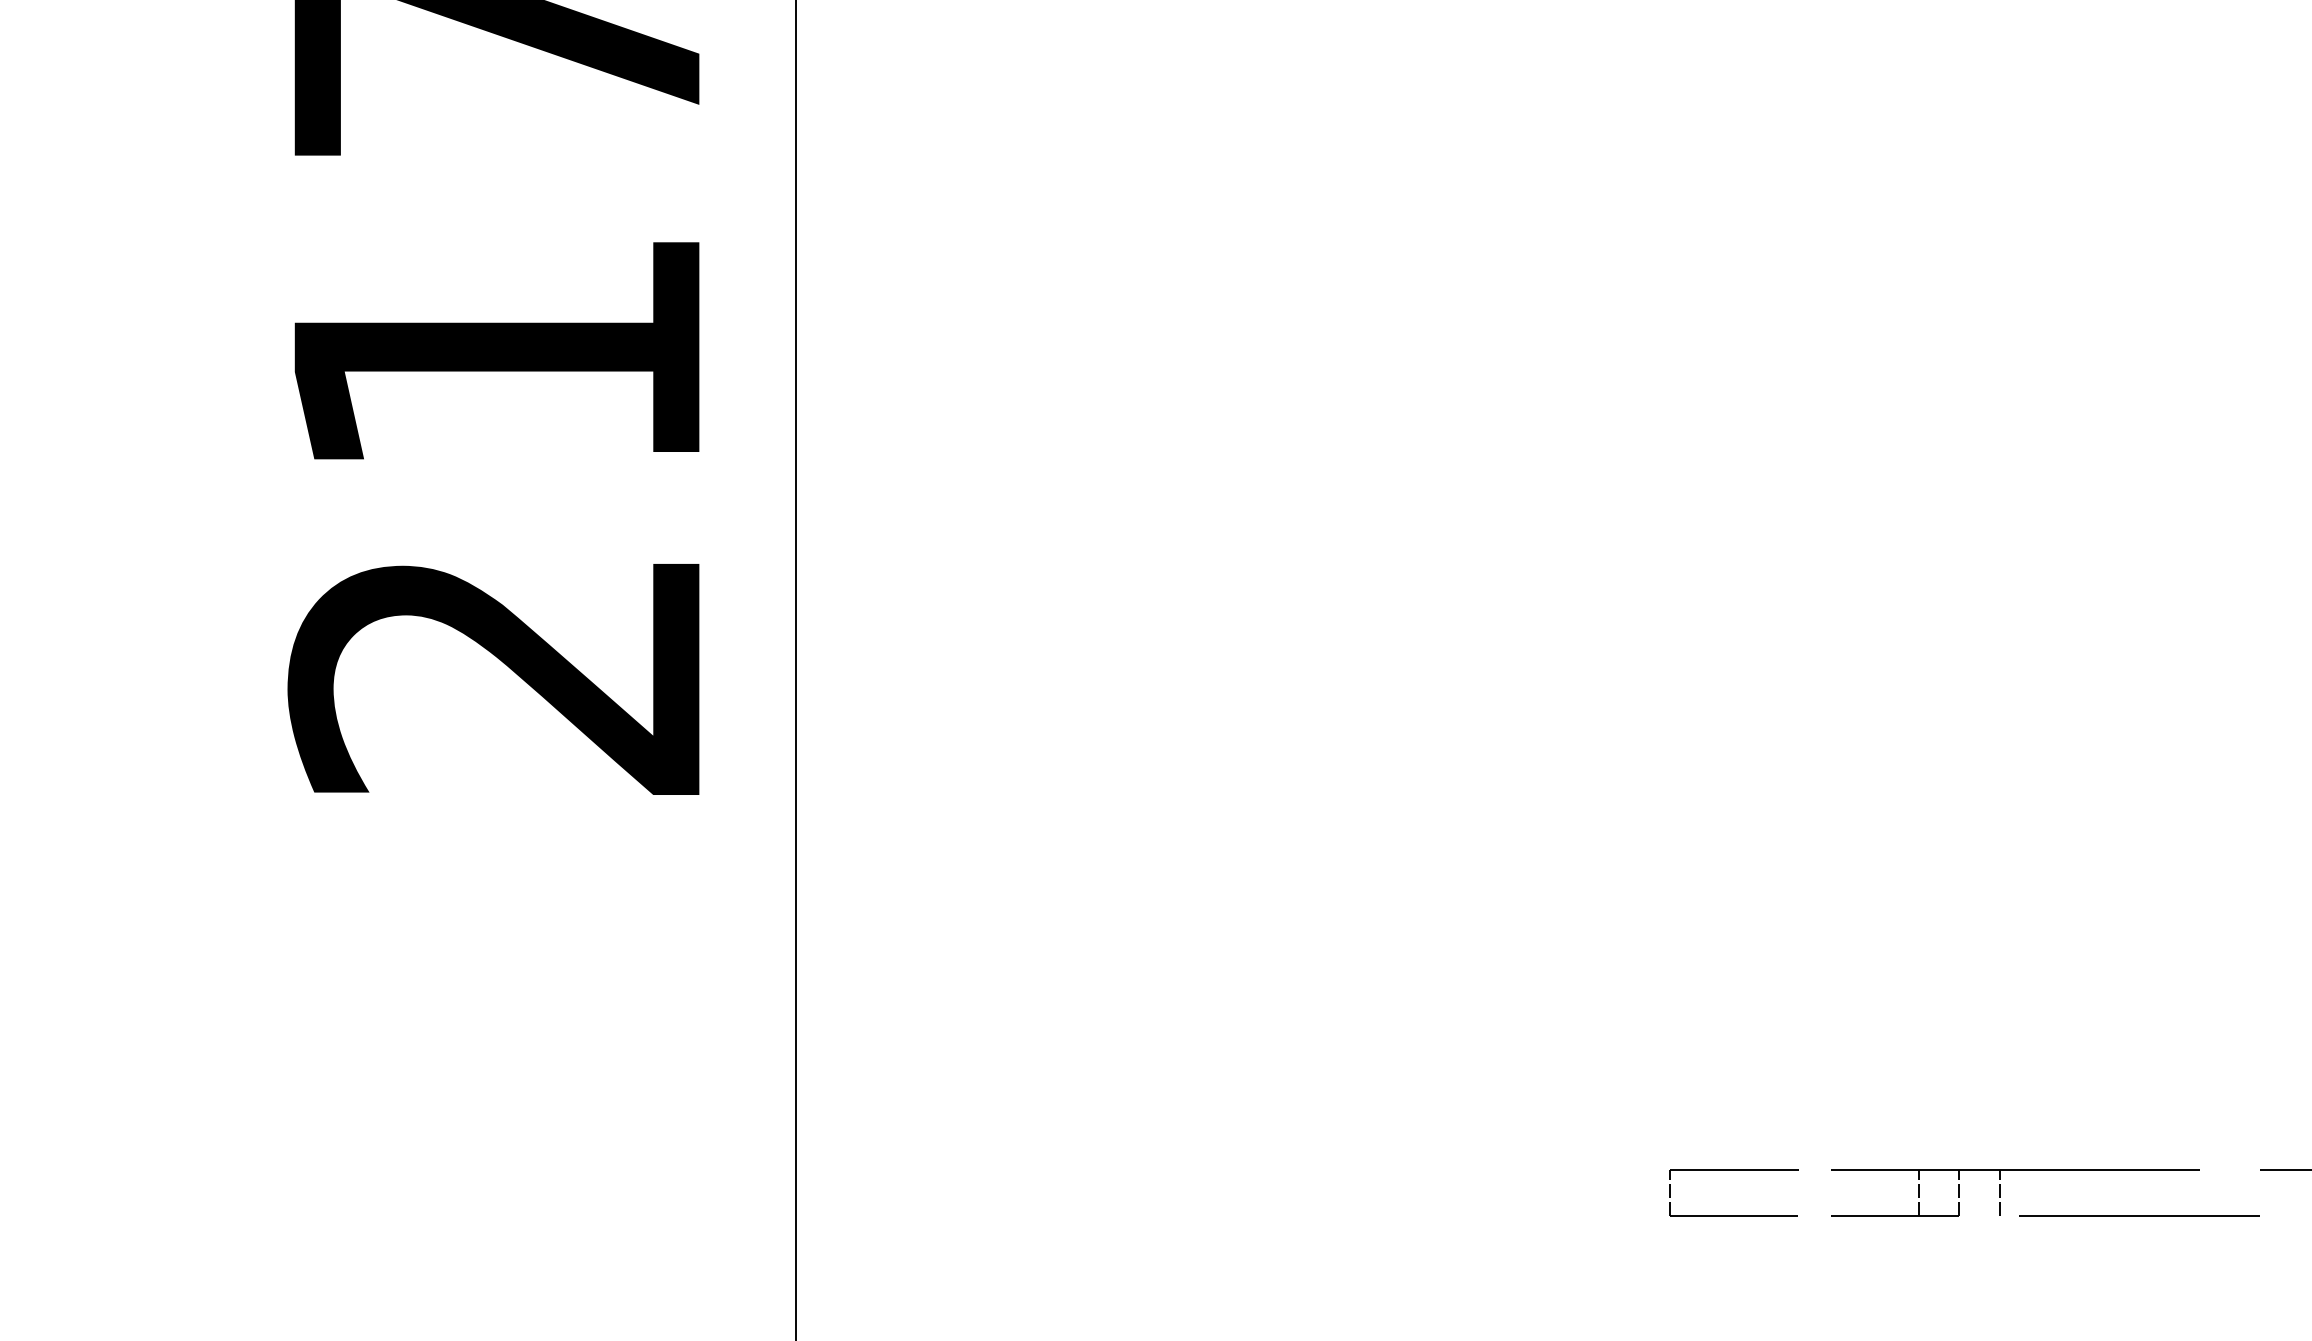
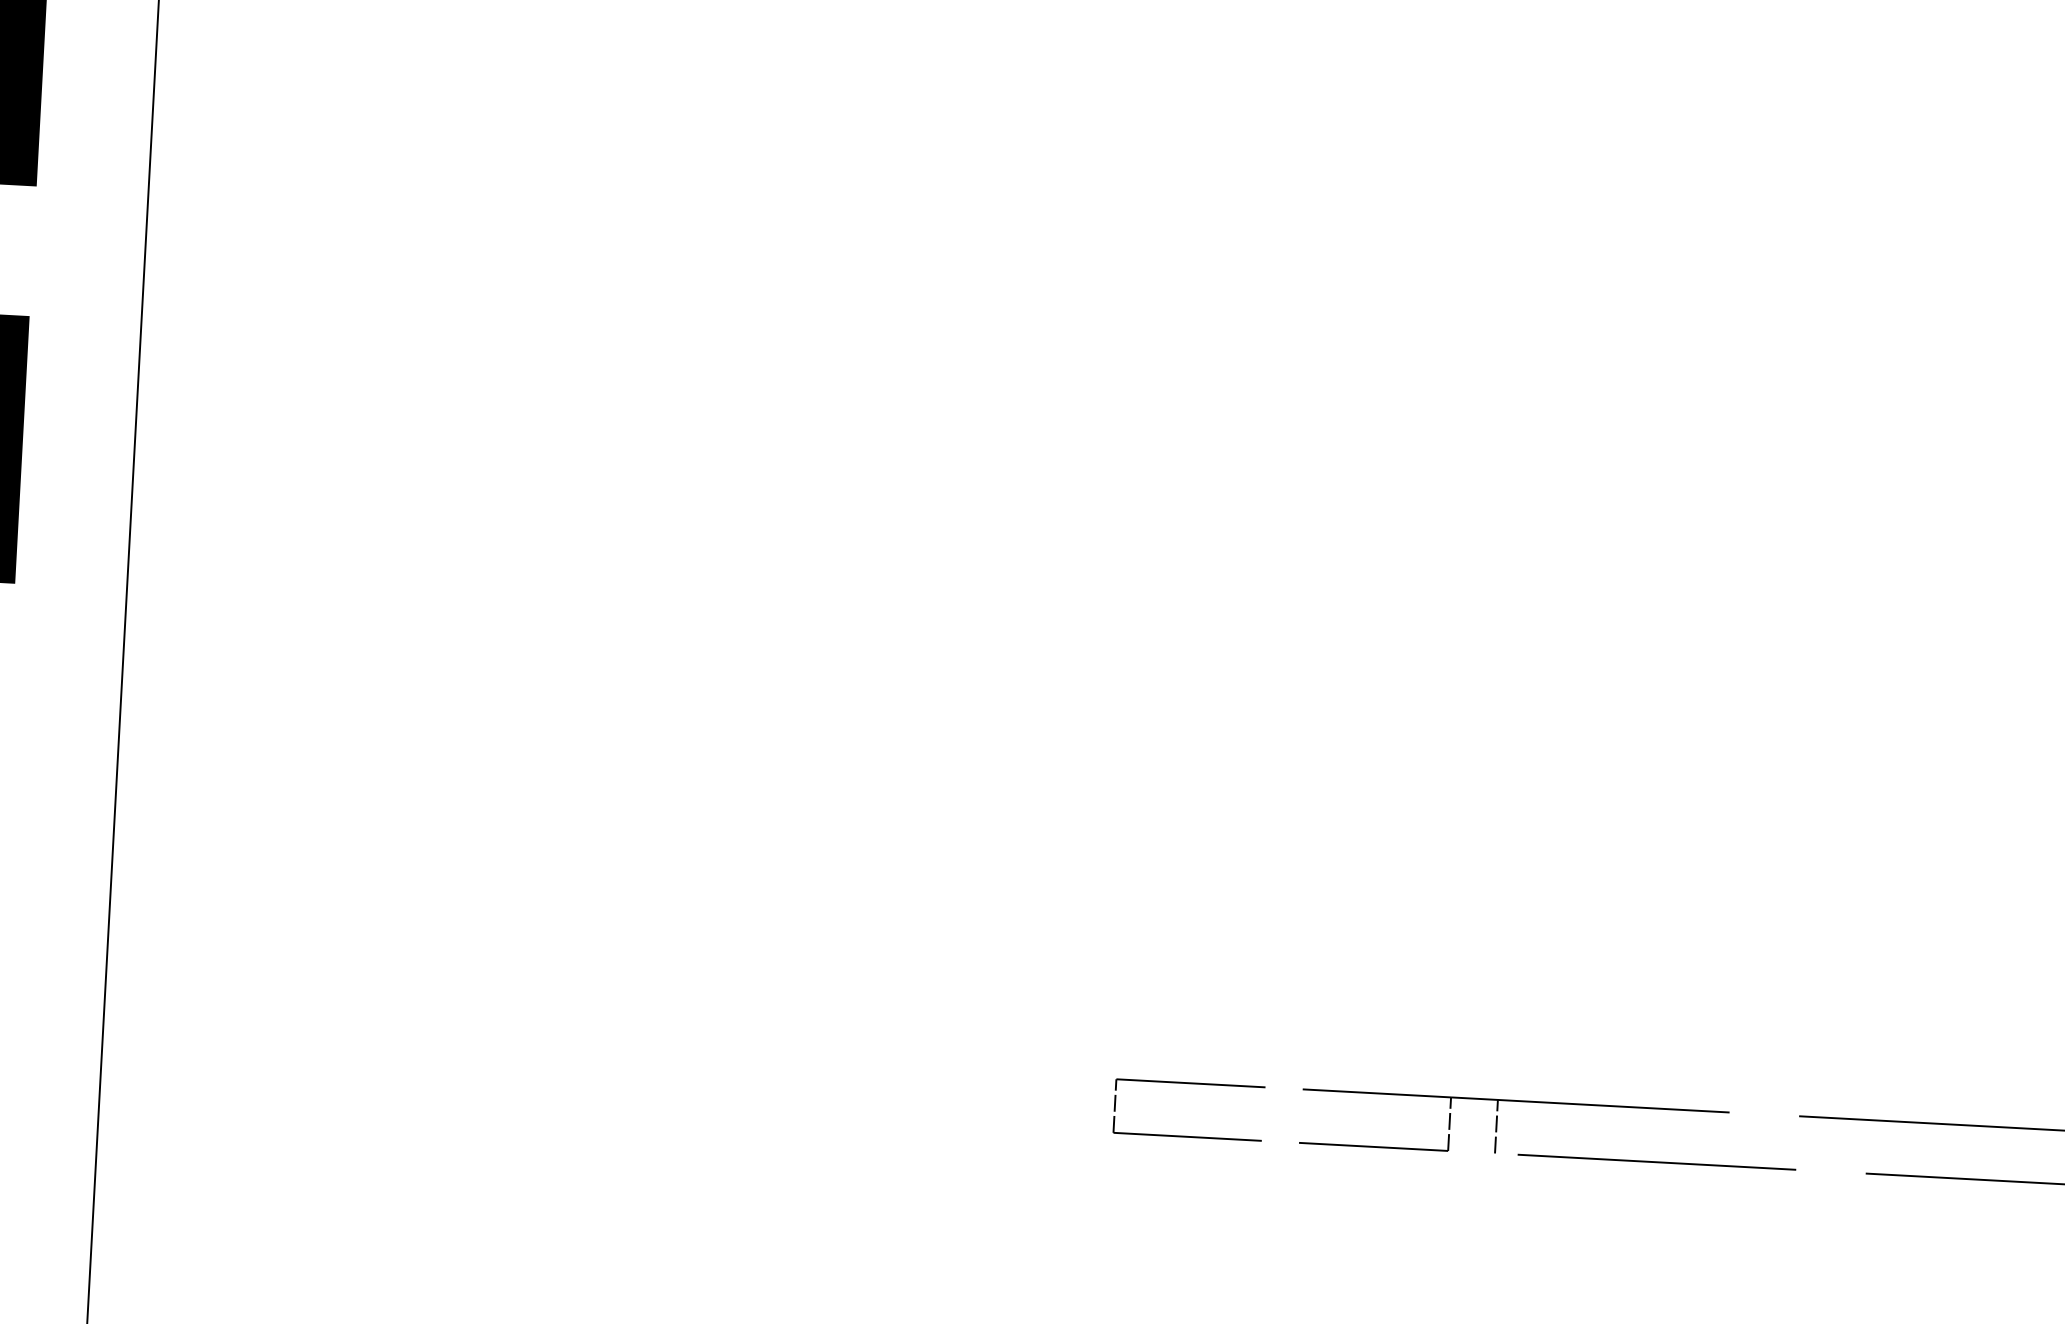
line: (1918, 1193) -> (1402, 1121), removed

